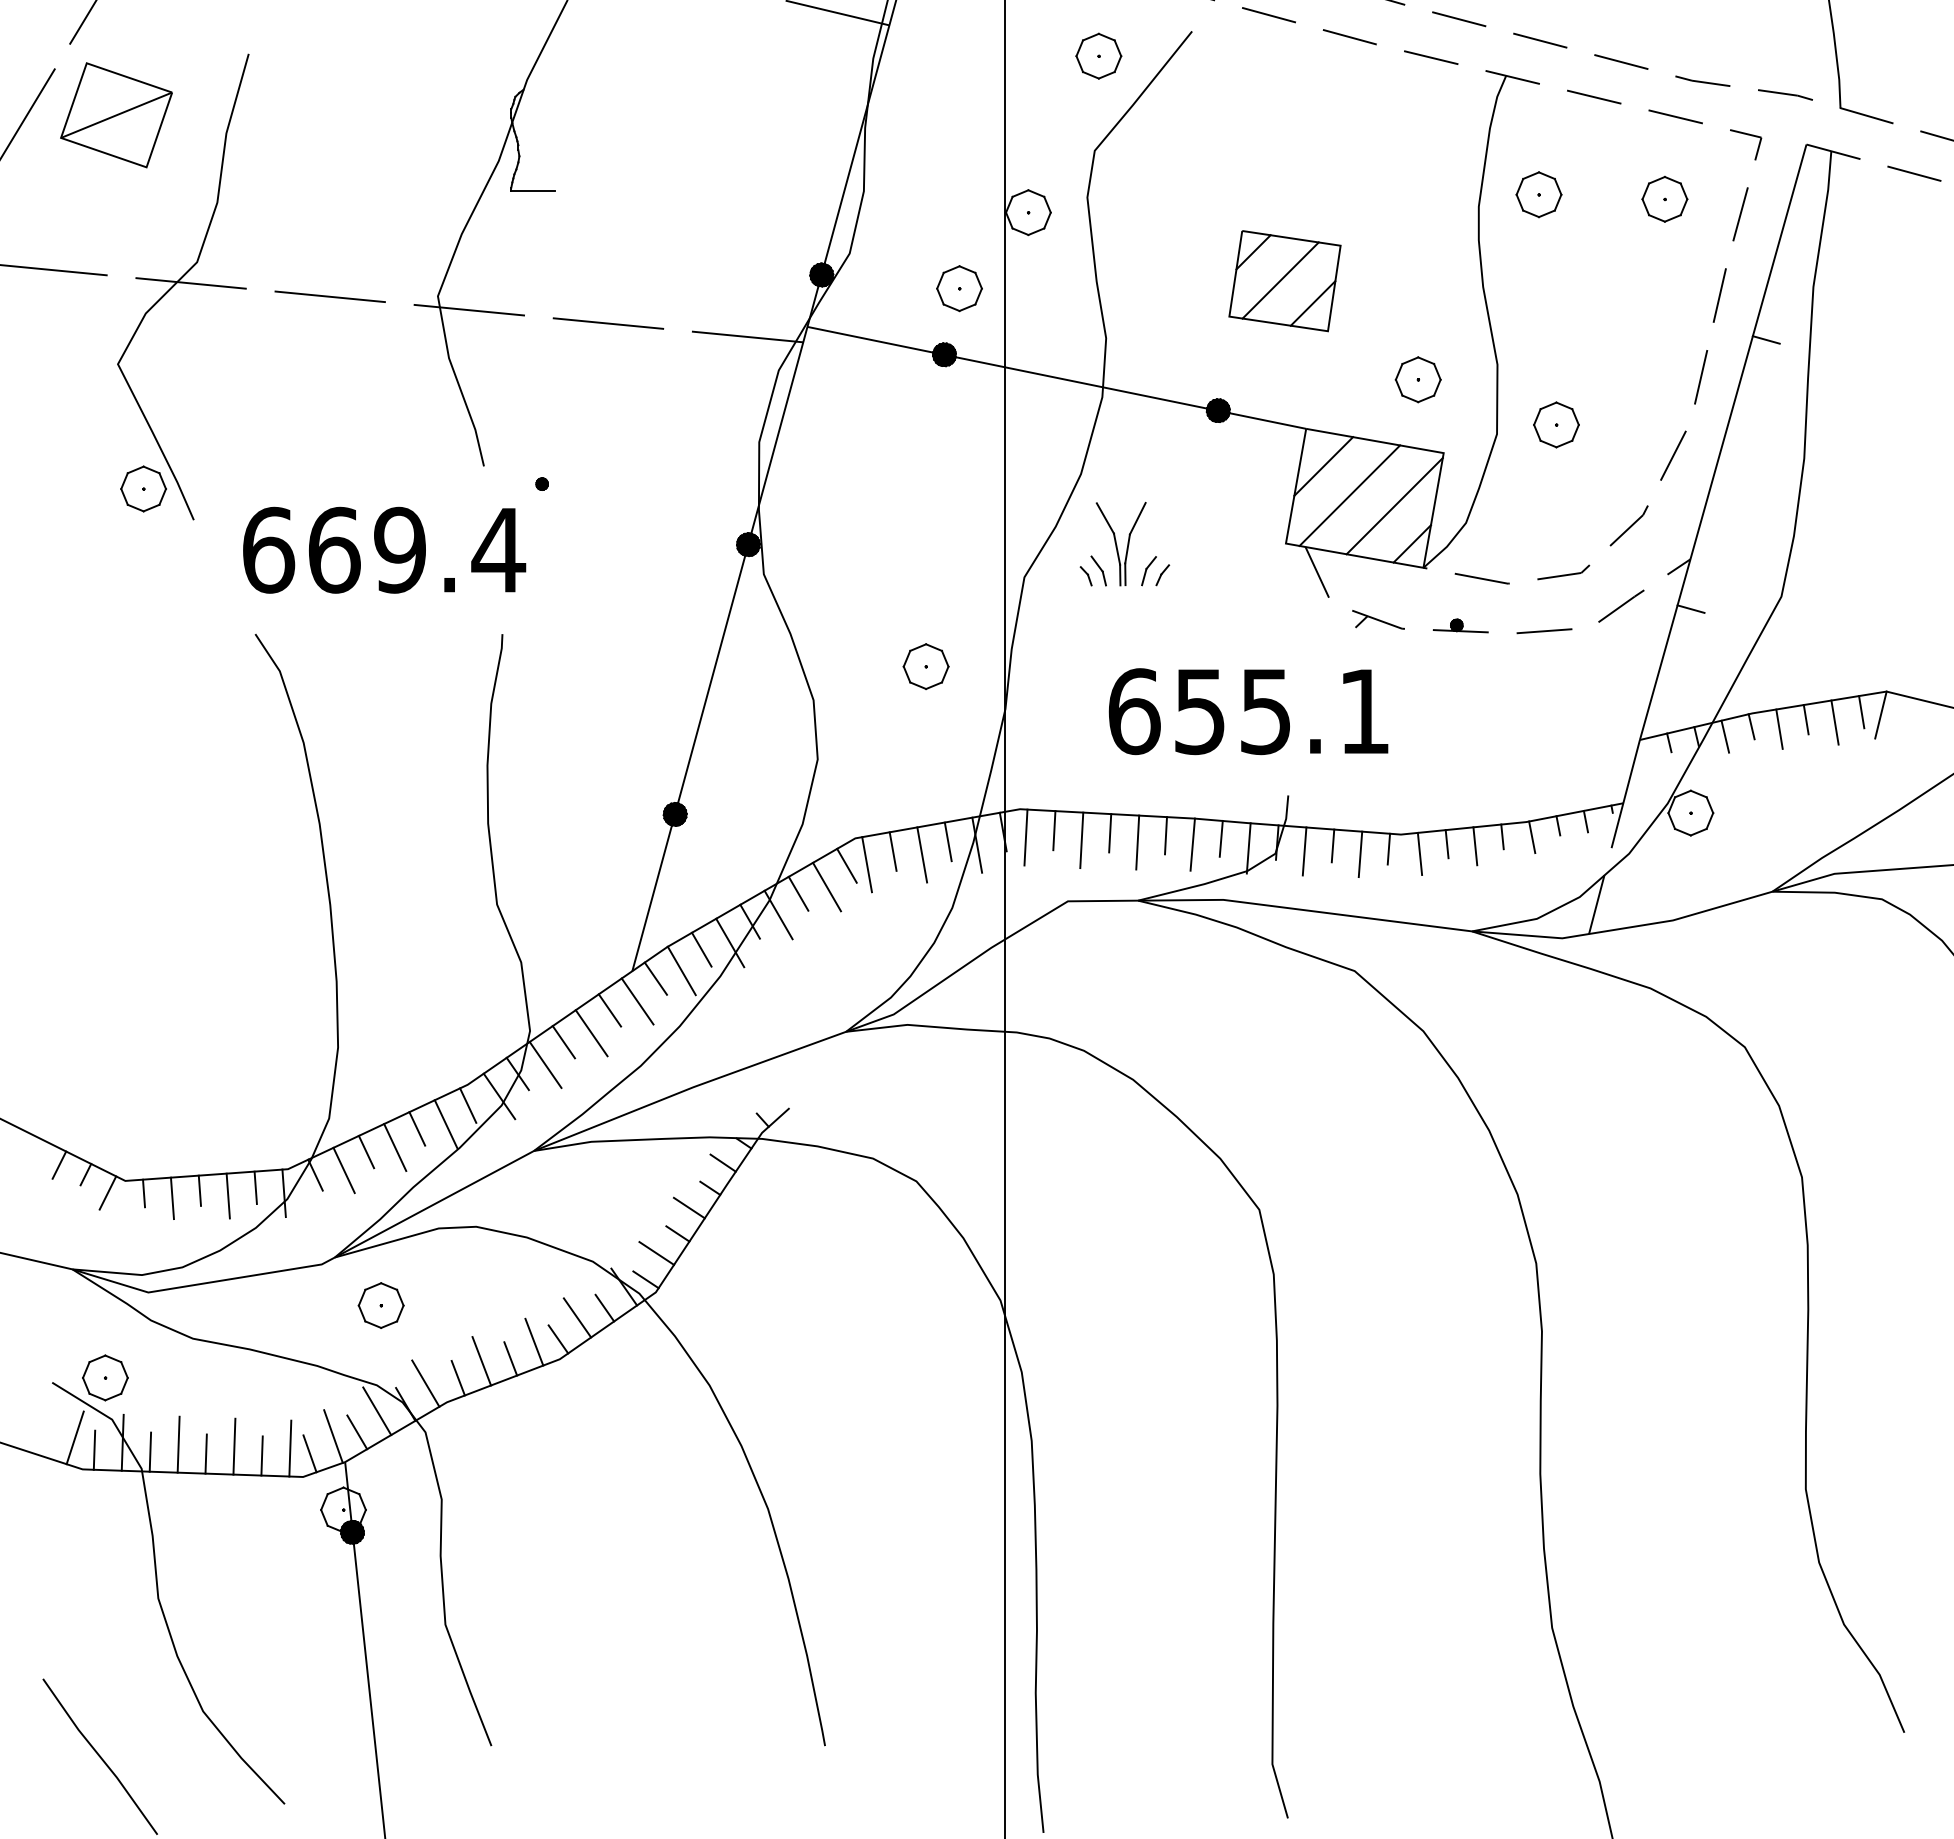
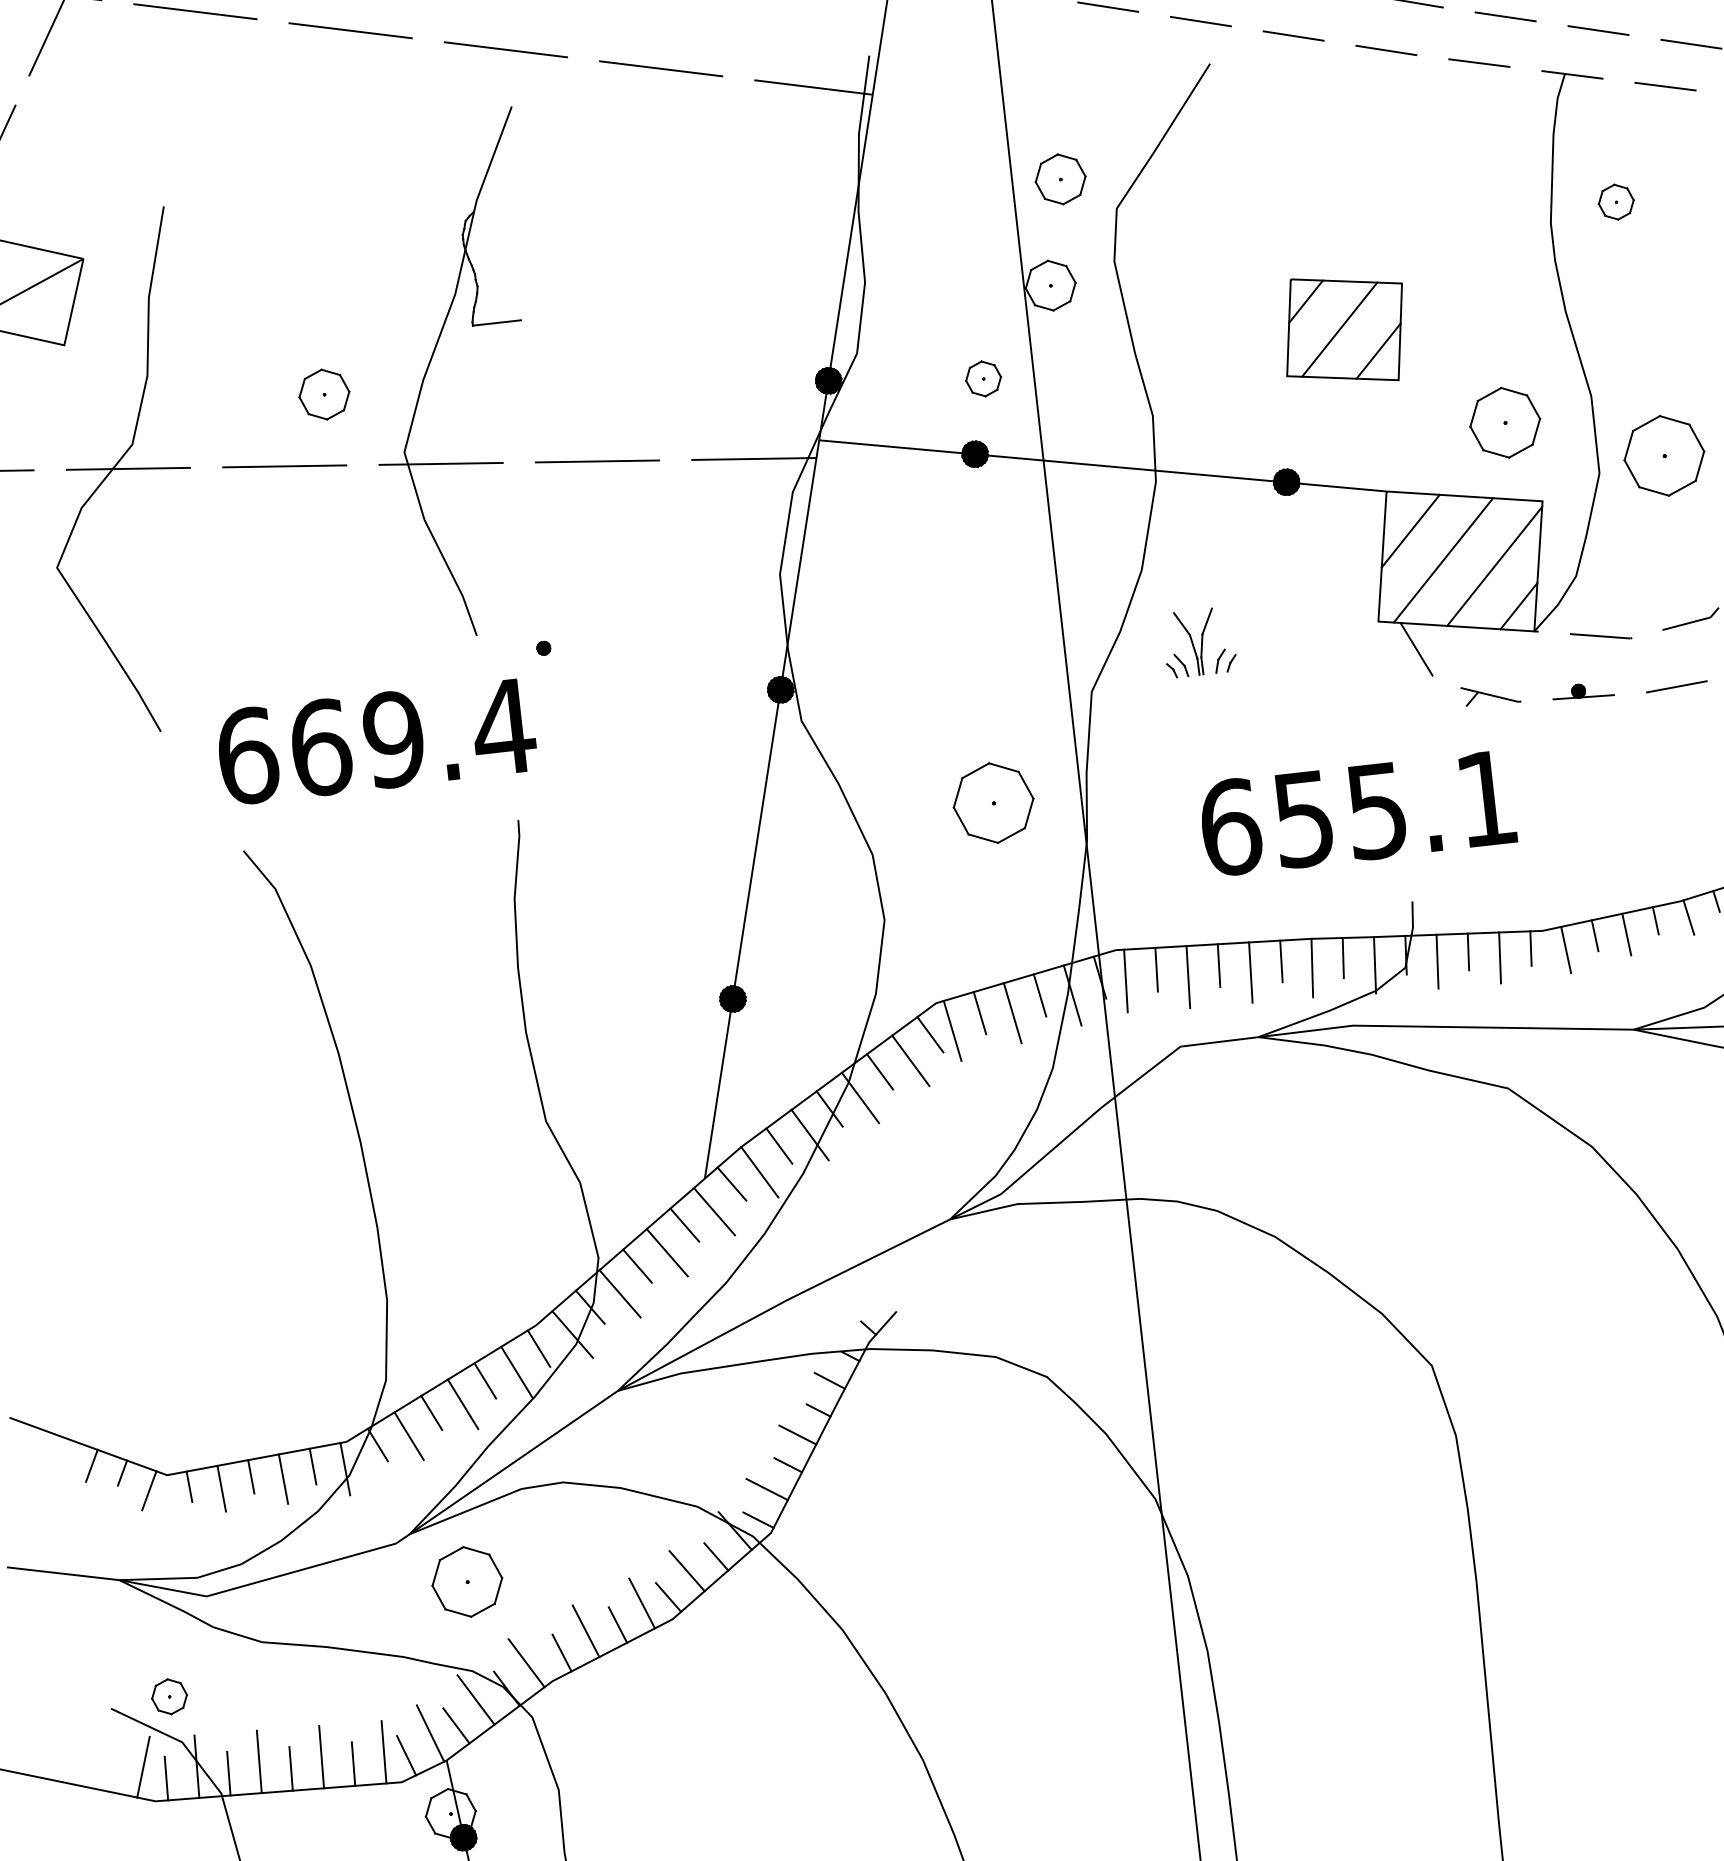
part: (1098, 55) -> (1060, 178), moved
part: (1538, 194) -> (1615, 201), size x0.7
part: (959, 288) -> (983, 378), size x0.7
part: (1417, 379) -> (1504, 422), size x1.4
part: (1556, 424) -> (1664, 455), size x1.6
part: (143, 488) -> (324, 394), moved
part: (1124, 544) -> (1198, 642), size x0.7
part: (925, 666) -> (992, 803), size x1.6
part: (380, 1305) -> (466, 1581), size x1.4
part: (105, 1377) -> (169, 1696), size x0.7

